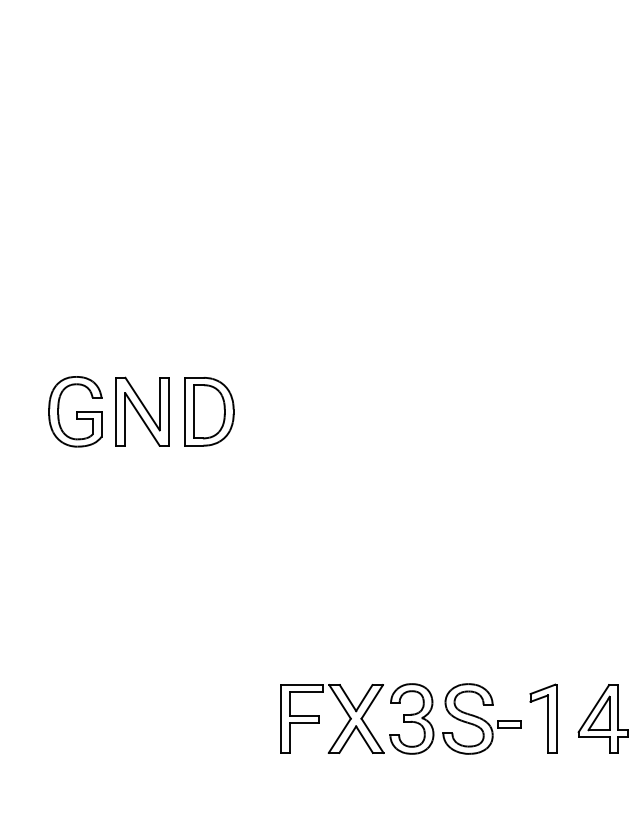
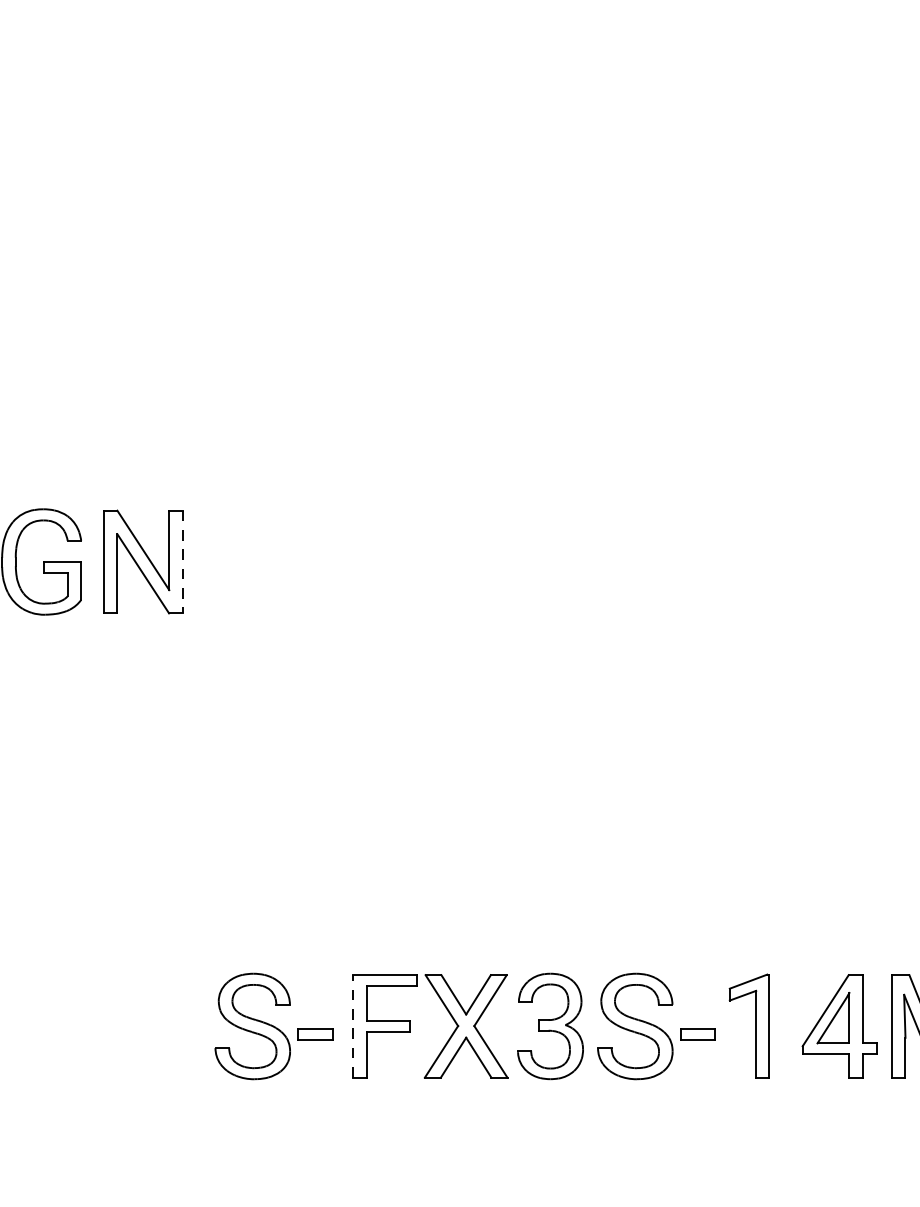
line: (168, 411) -> (182, 561), solid -> dashed
part: (209, 411) -> (244, 561), removed
part: (228, 718) -> (273, 1025), added
line: (281, 718) -> (353, 1025), solid -> dashed

